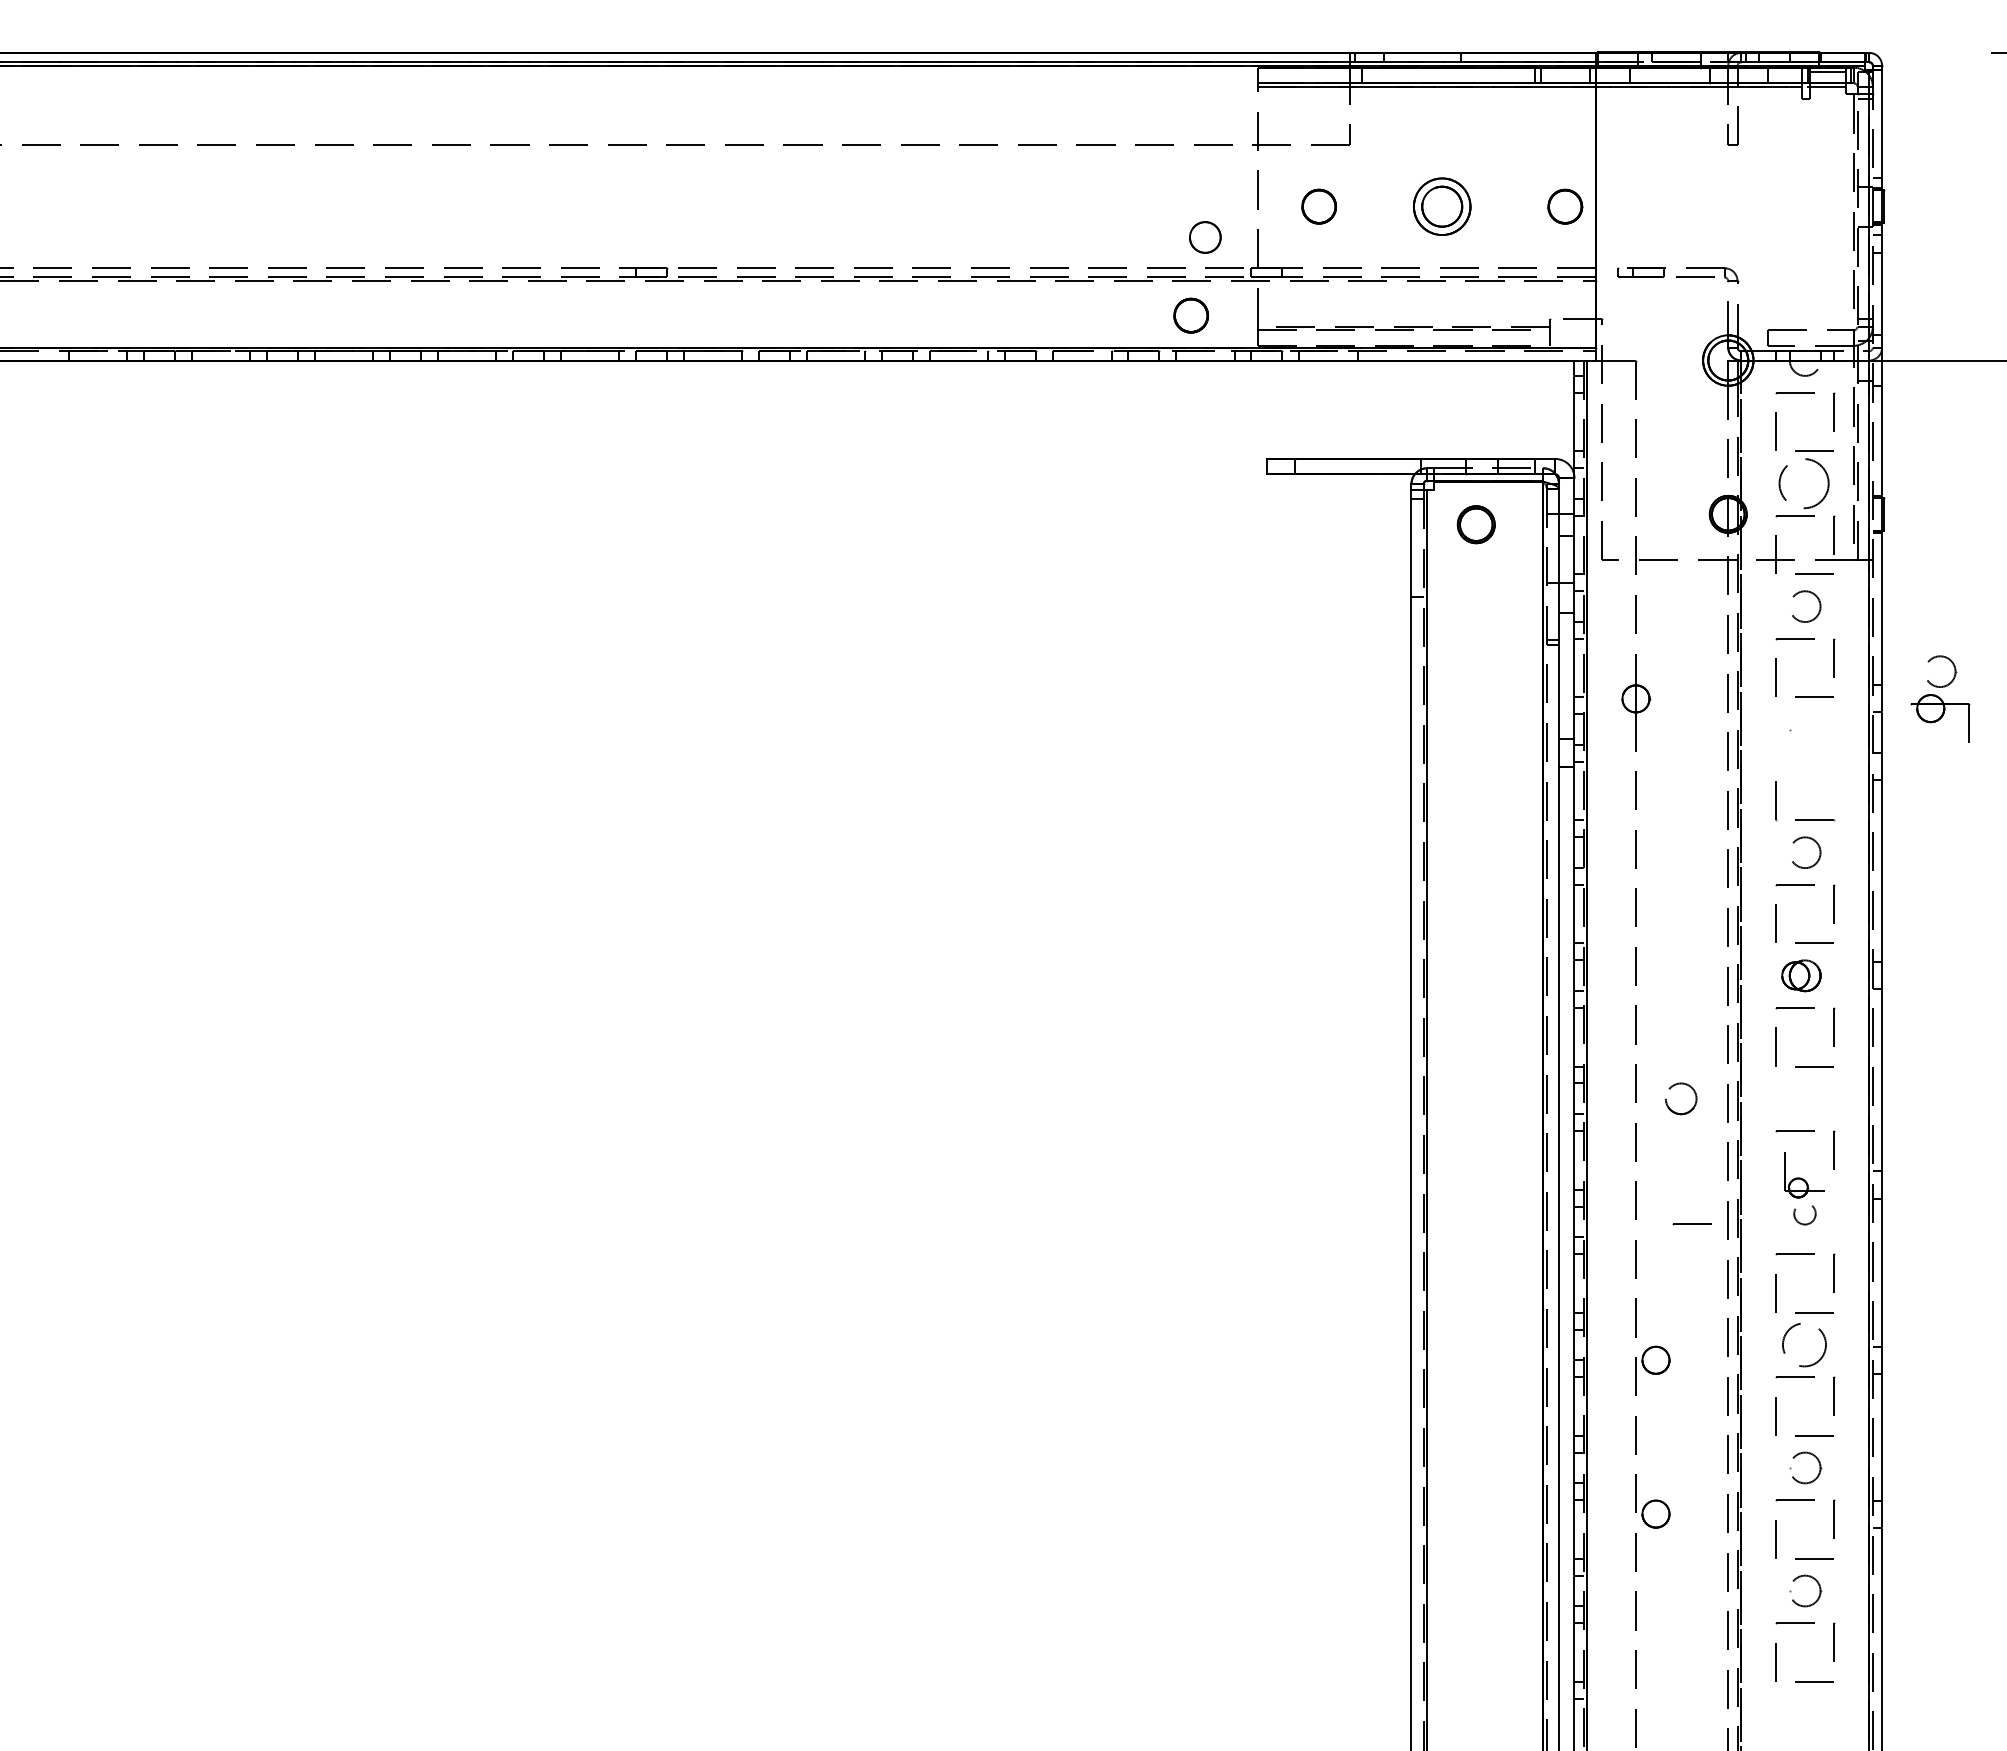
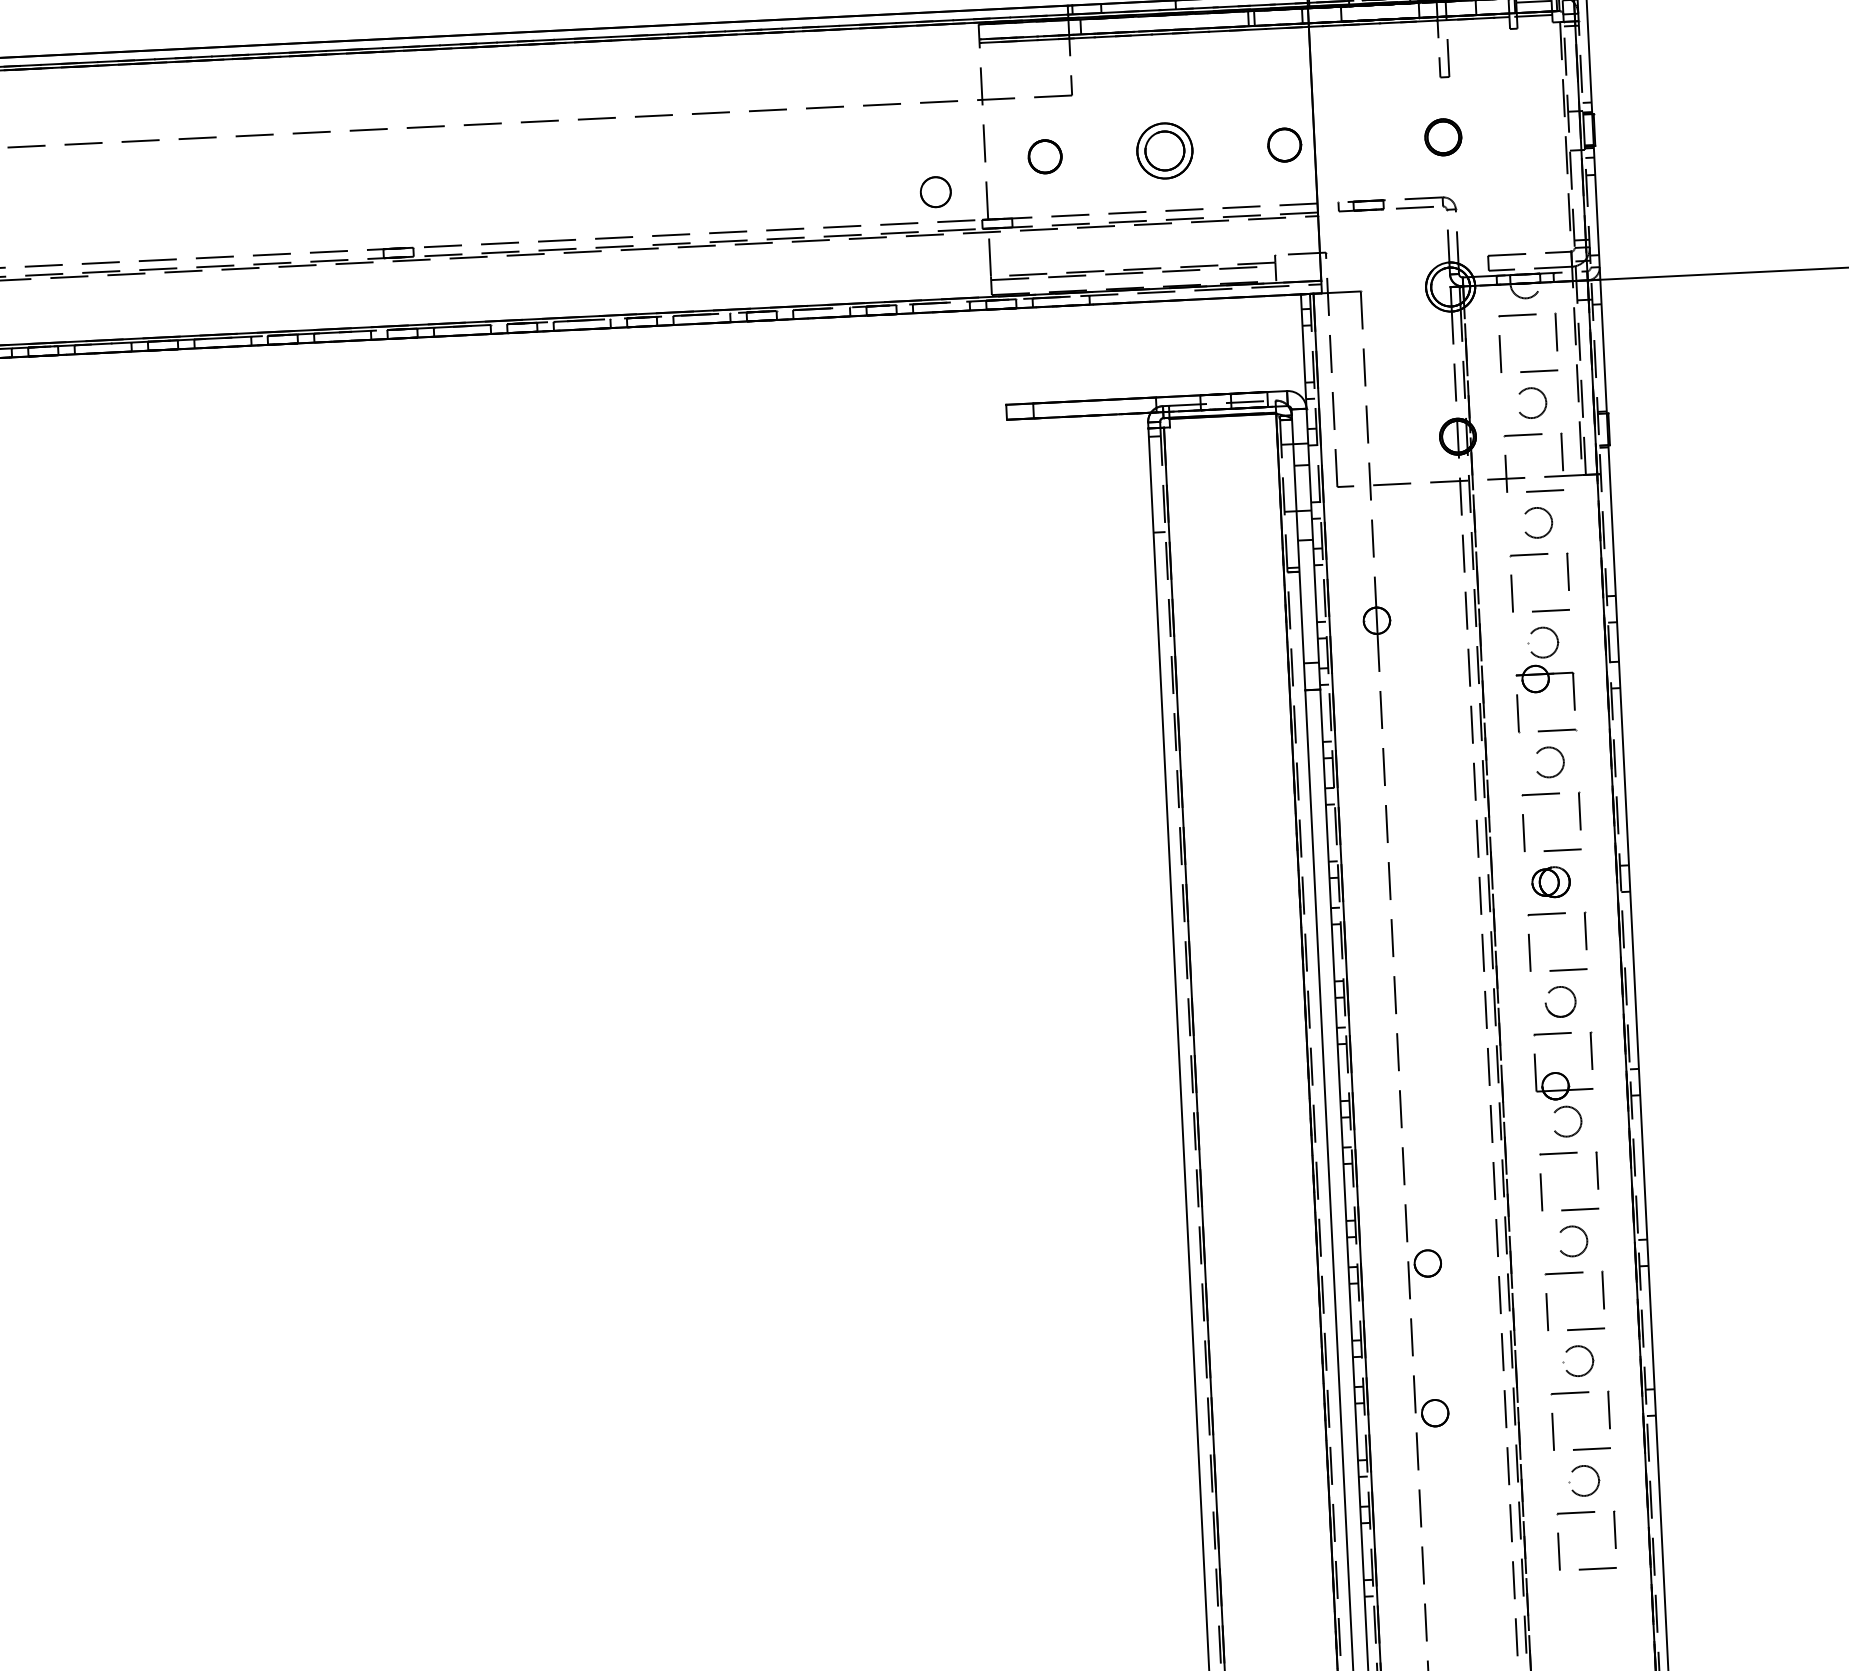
part: (1190, 315) -> (925, 268), removed
circle: (1806, 483) -> (1532, 402), size x0.62
part: (1475, 524) -> (1442, 137), moved
part: (1940, 698) -> (1544, 668), moved
part: (1689, 1087) -> (1568, 990), moved
part: (1804, 1194) -> (1564, 1095), size x1.43
line: (1691, 1224) -> (1455, 1129), removed
circle: (1806, 1344) -> (1573, 1240), size x0.71

